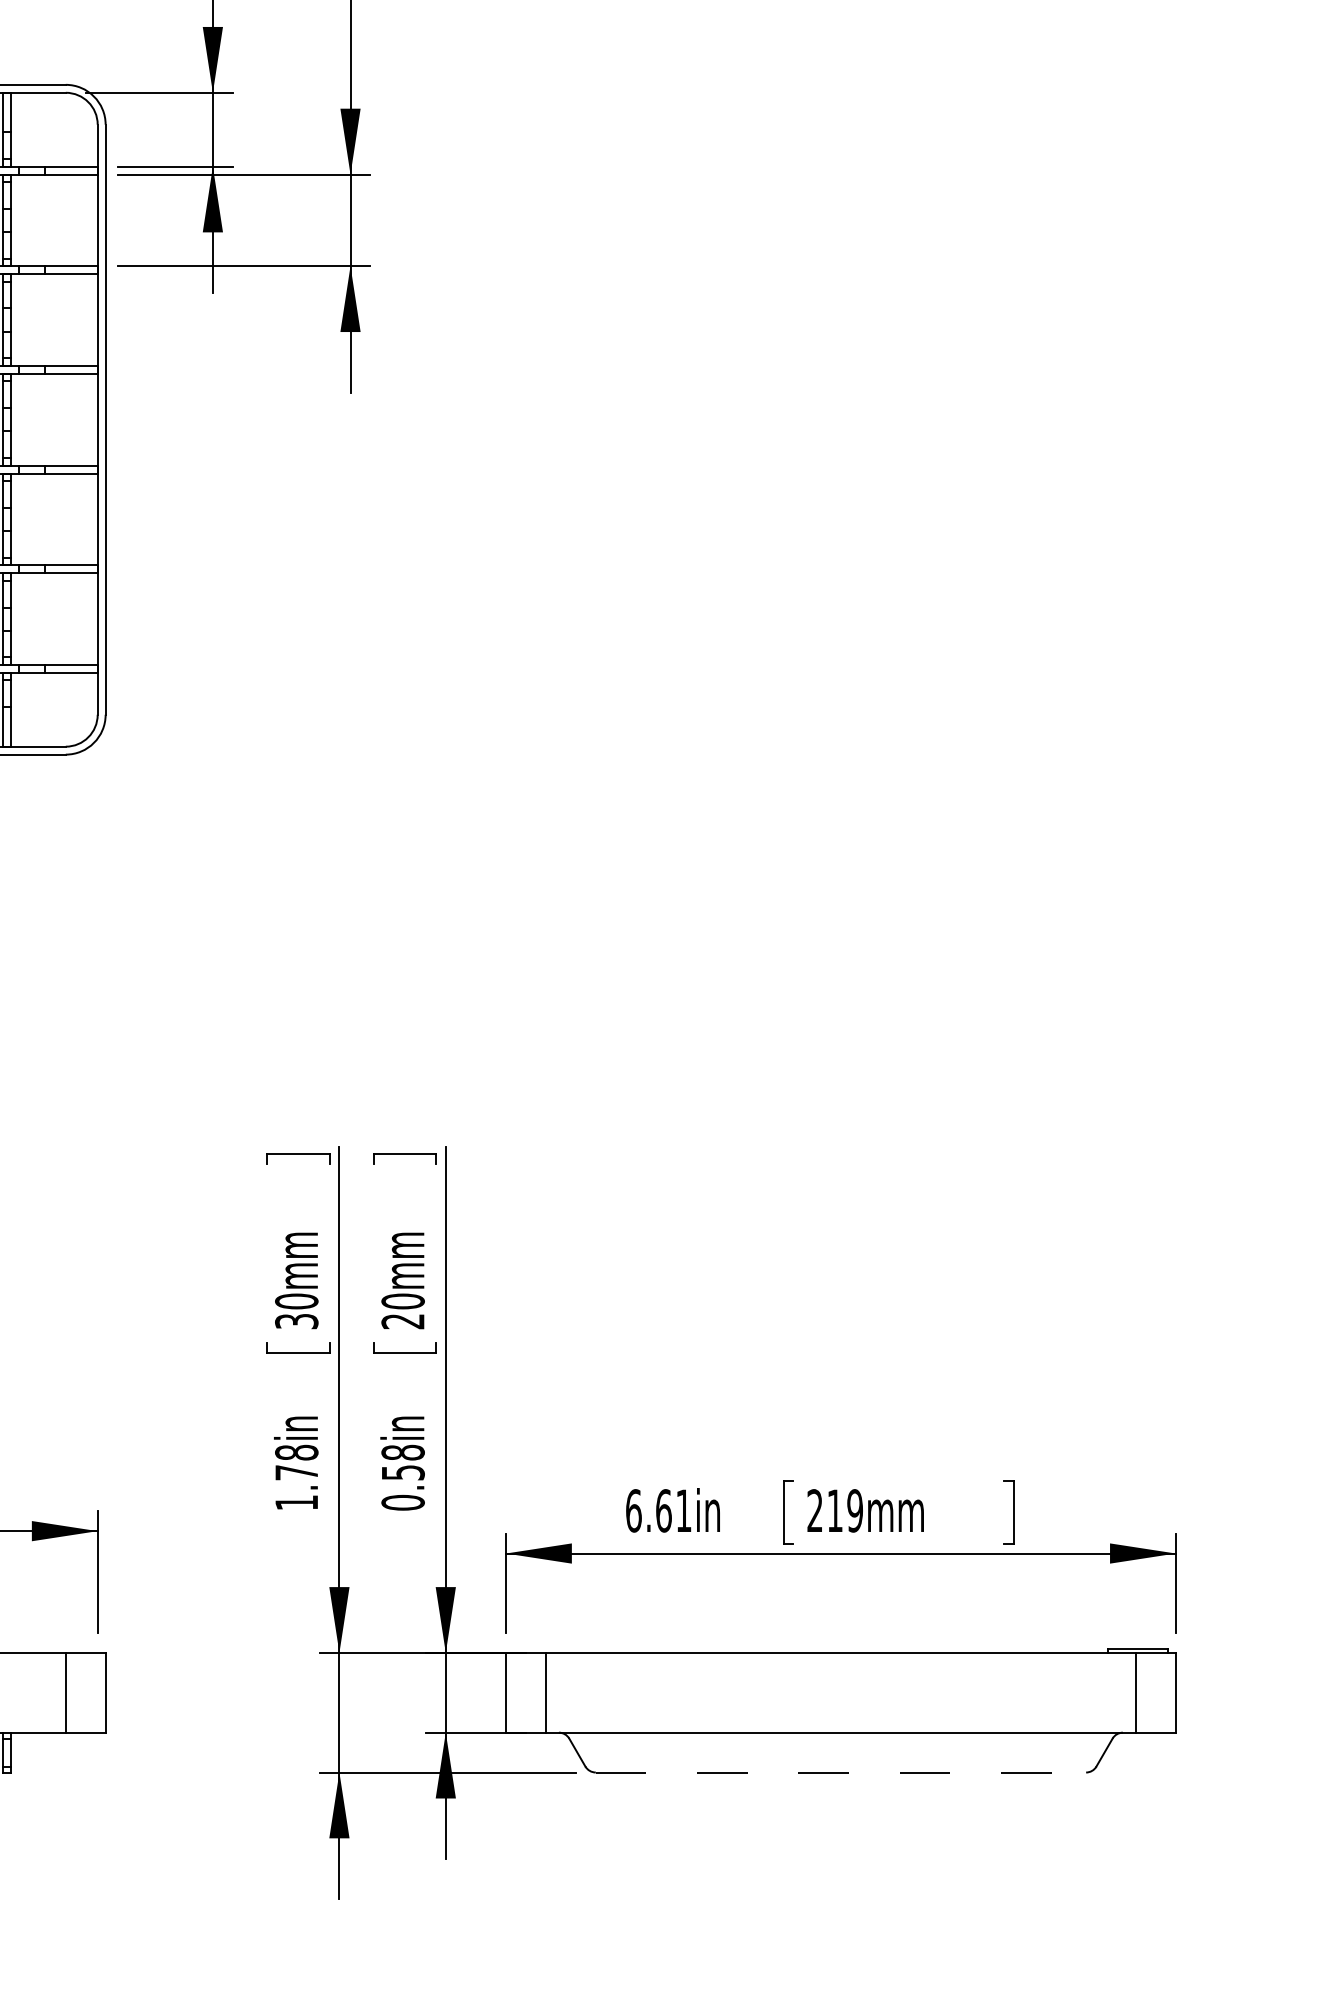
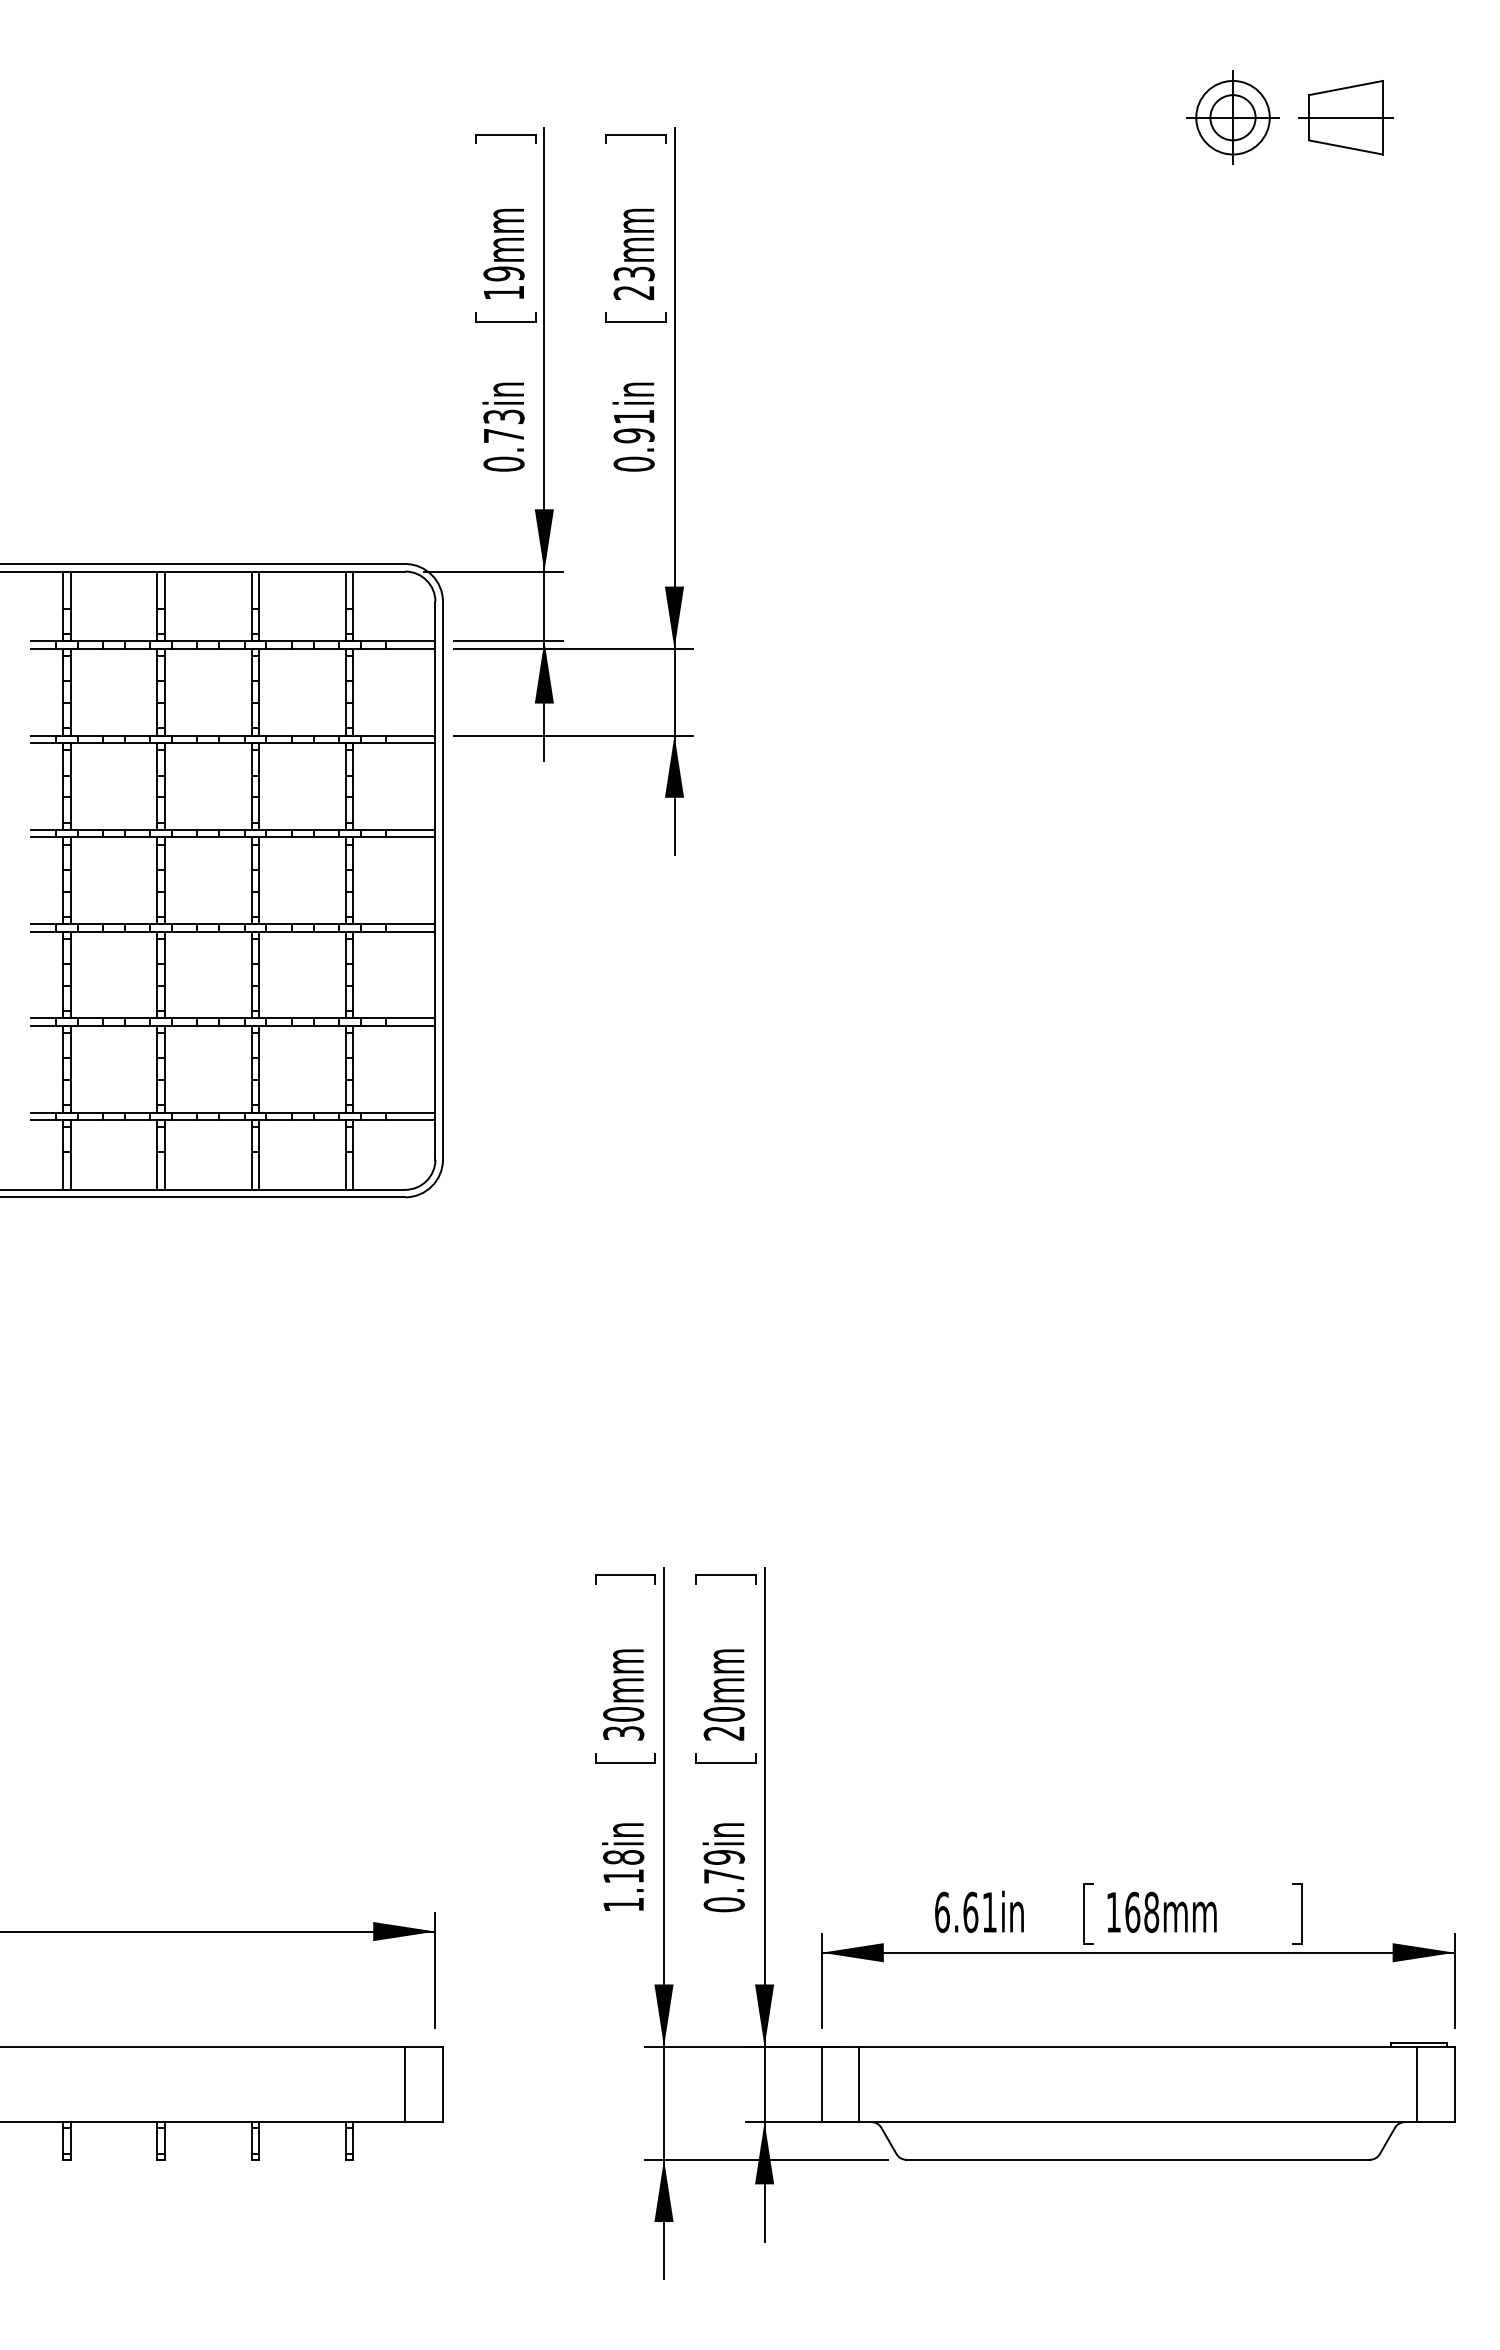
text: (402, 1462) -> (723, 1866), 0.58in -> 0.79in
text: (296, 1472) -> (623, 1876), 1.78in -> 1.18in
text: (834, 1509) -> (1132, 1911), 219mm -> 168mm
line: (841, 1772) -> (1138, 2159), dashed -> solid

